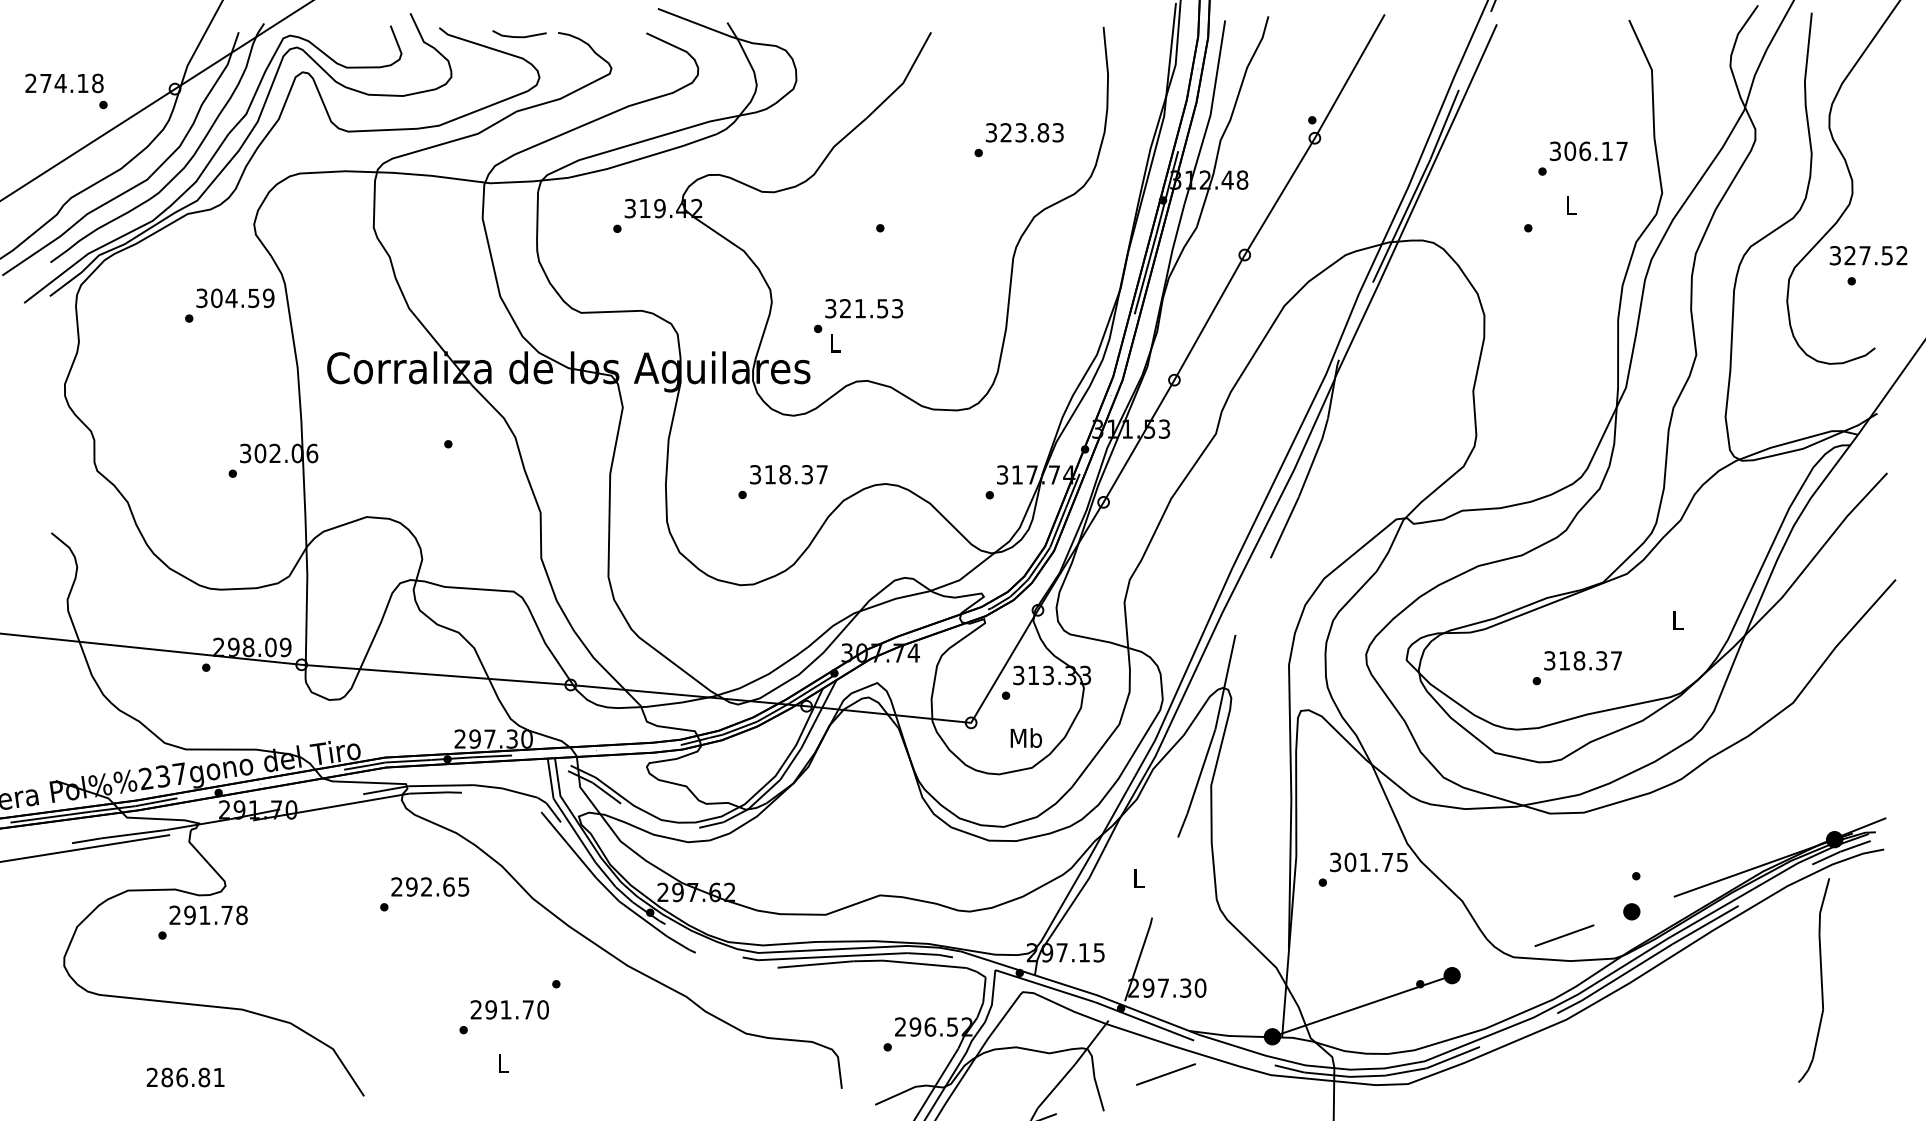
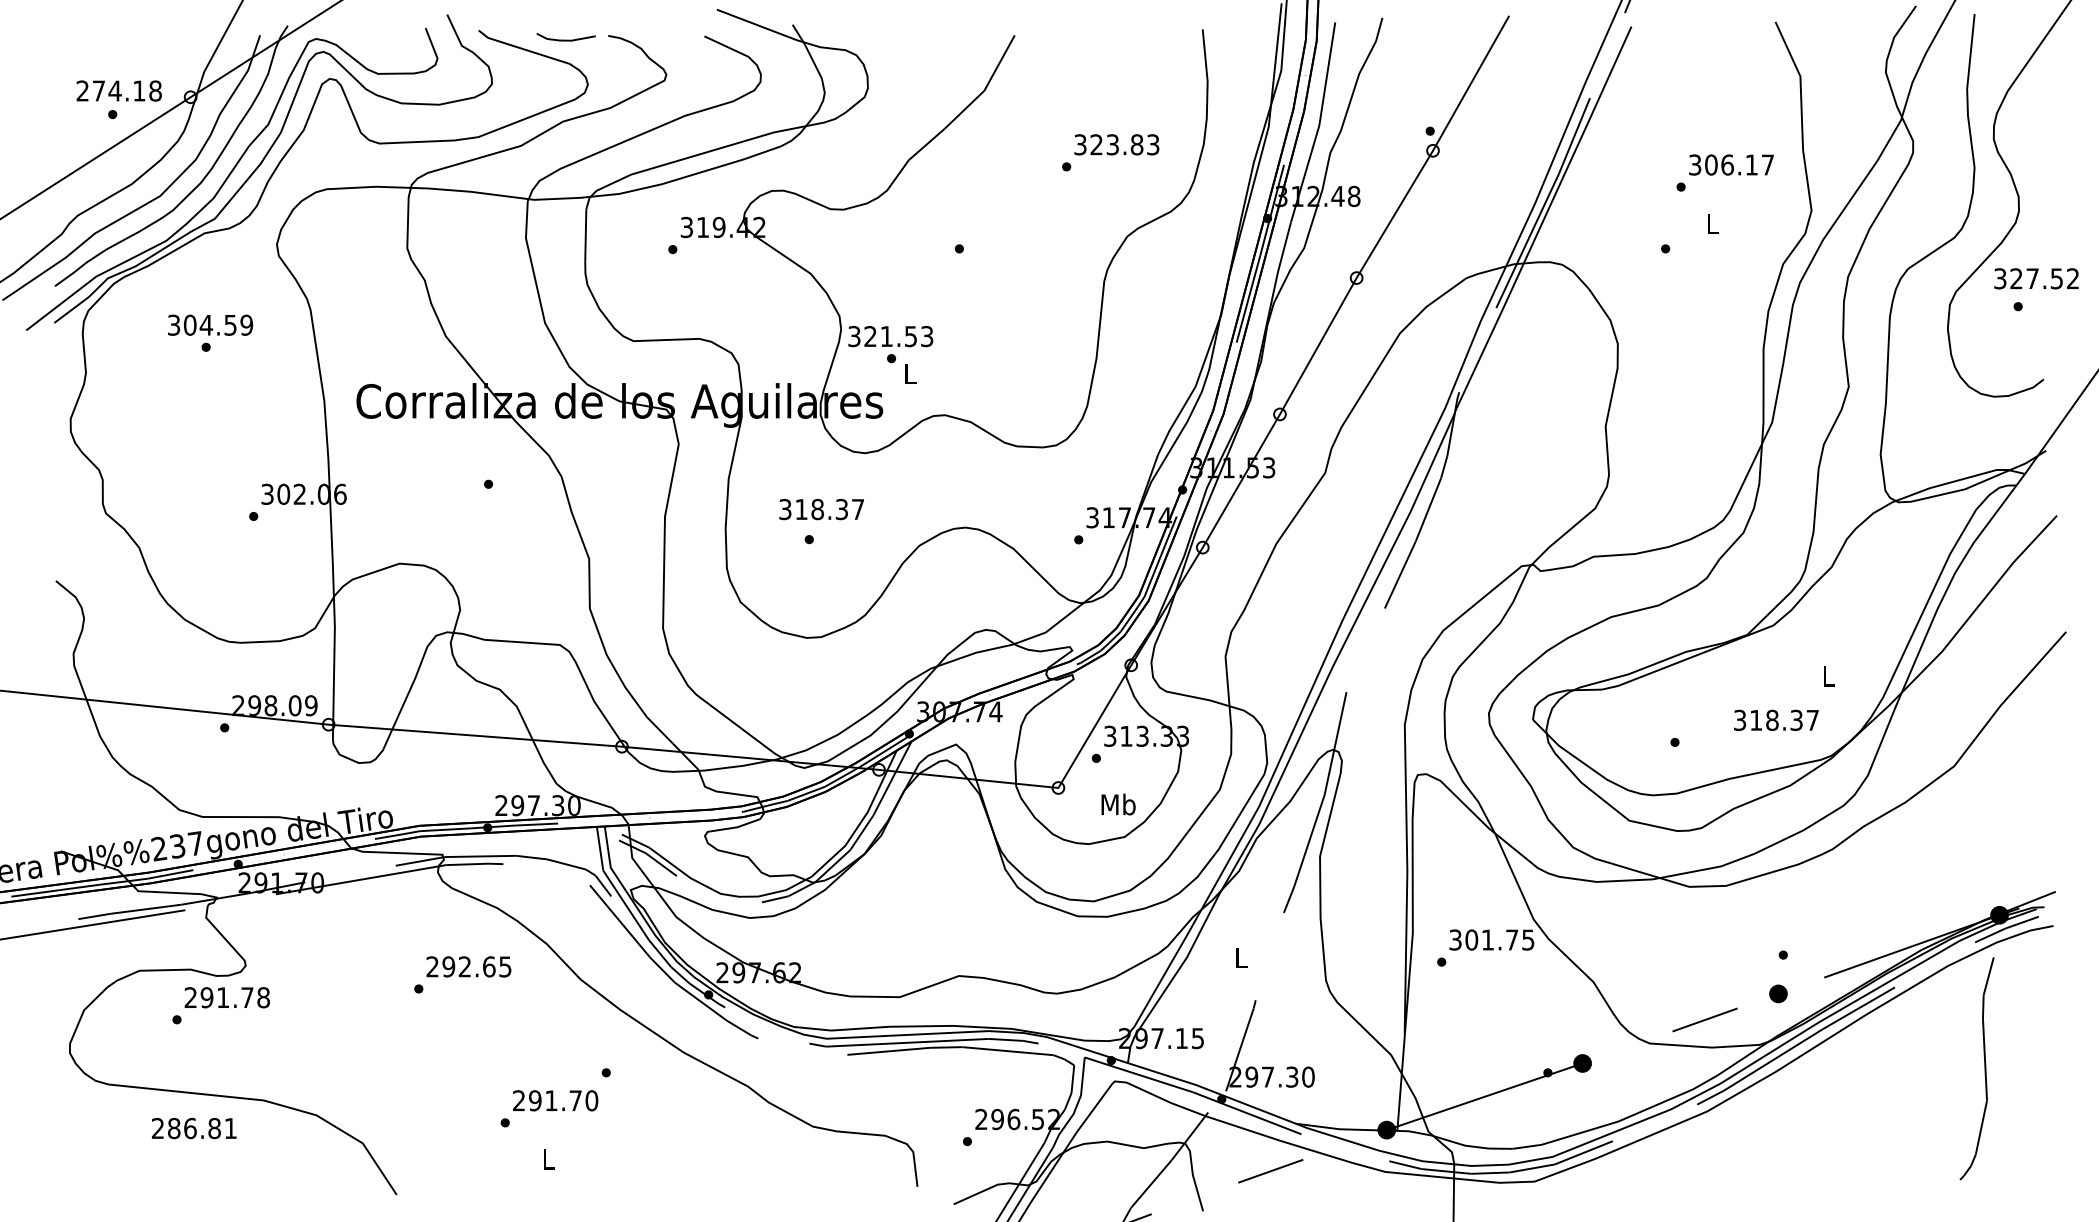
text: (63, 82) -> (118, 90), moved
text: (235, 297) -> (210, 324), moved
text: (863, 308) -> (890, 336), moved
text: (788, 474) -> (821, 509), moved
text: (1583, 660) -> (1776, 719), moved
text: (185, 1077) -> (194, 1128), moved

